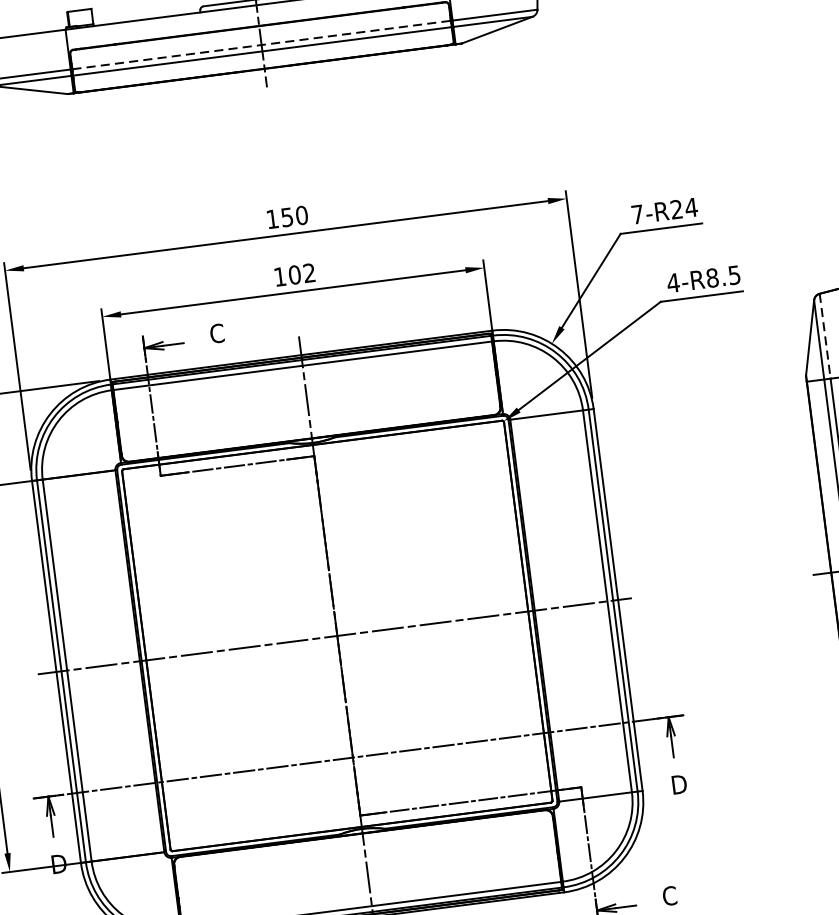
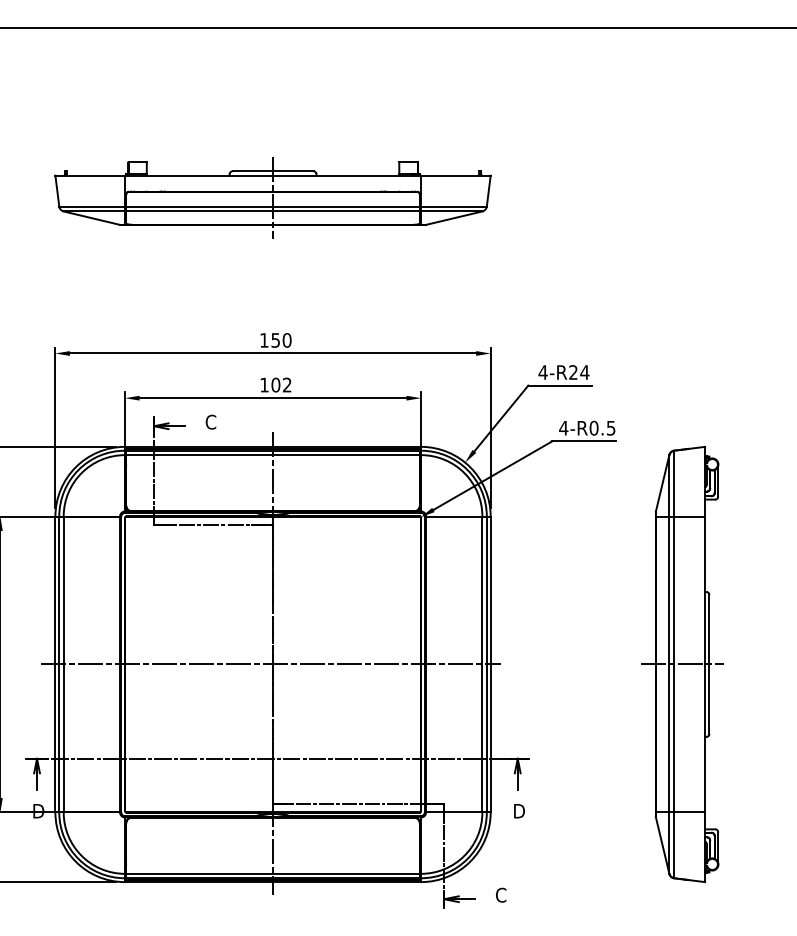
line: (262, 44) -> (273, 206), dashed -> solid
text: (636, 214) -> (542, 372), 7-R24 -> 4-R24
text: (711, 278) -> (593, 428), 4-R8.5 -> 4-R0.5
line: (825, 336) -> (674, 483), dashed -> solid

